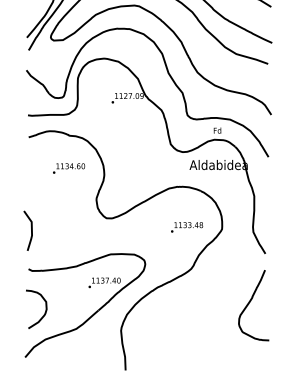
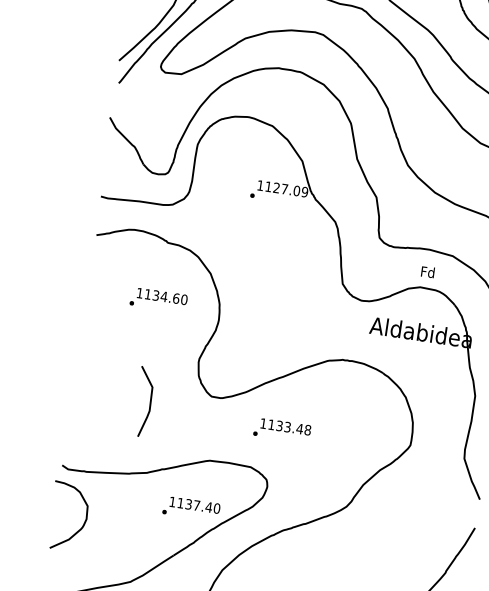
text: (187, 227) -> (283, 430), moved
line: (31, 230) -> (149, 402), moved
curve: (44, 312) -> (81, 524), moved

